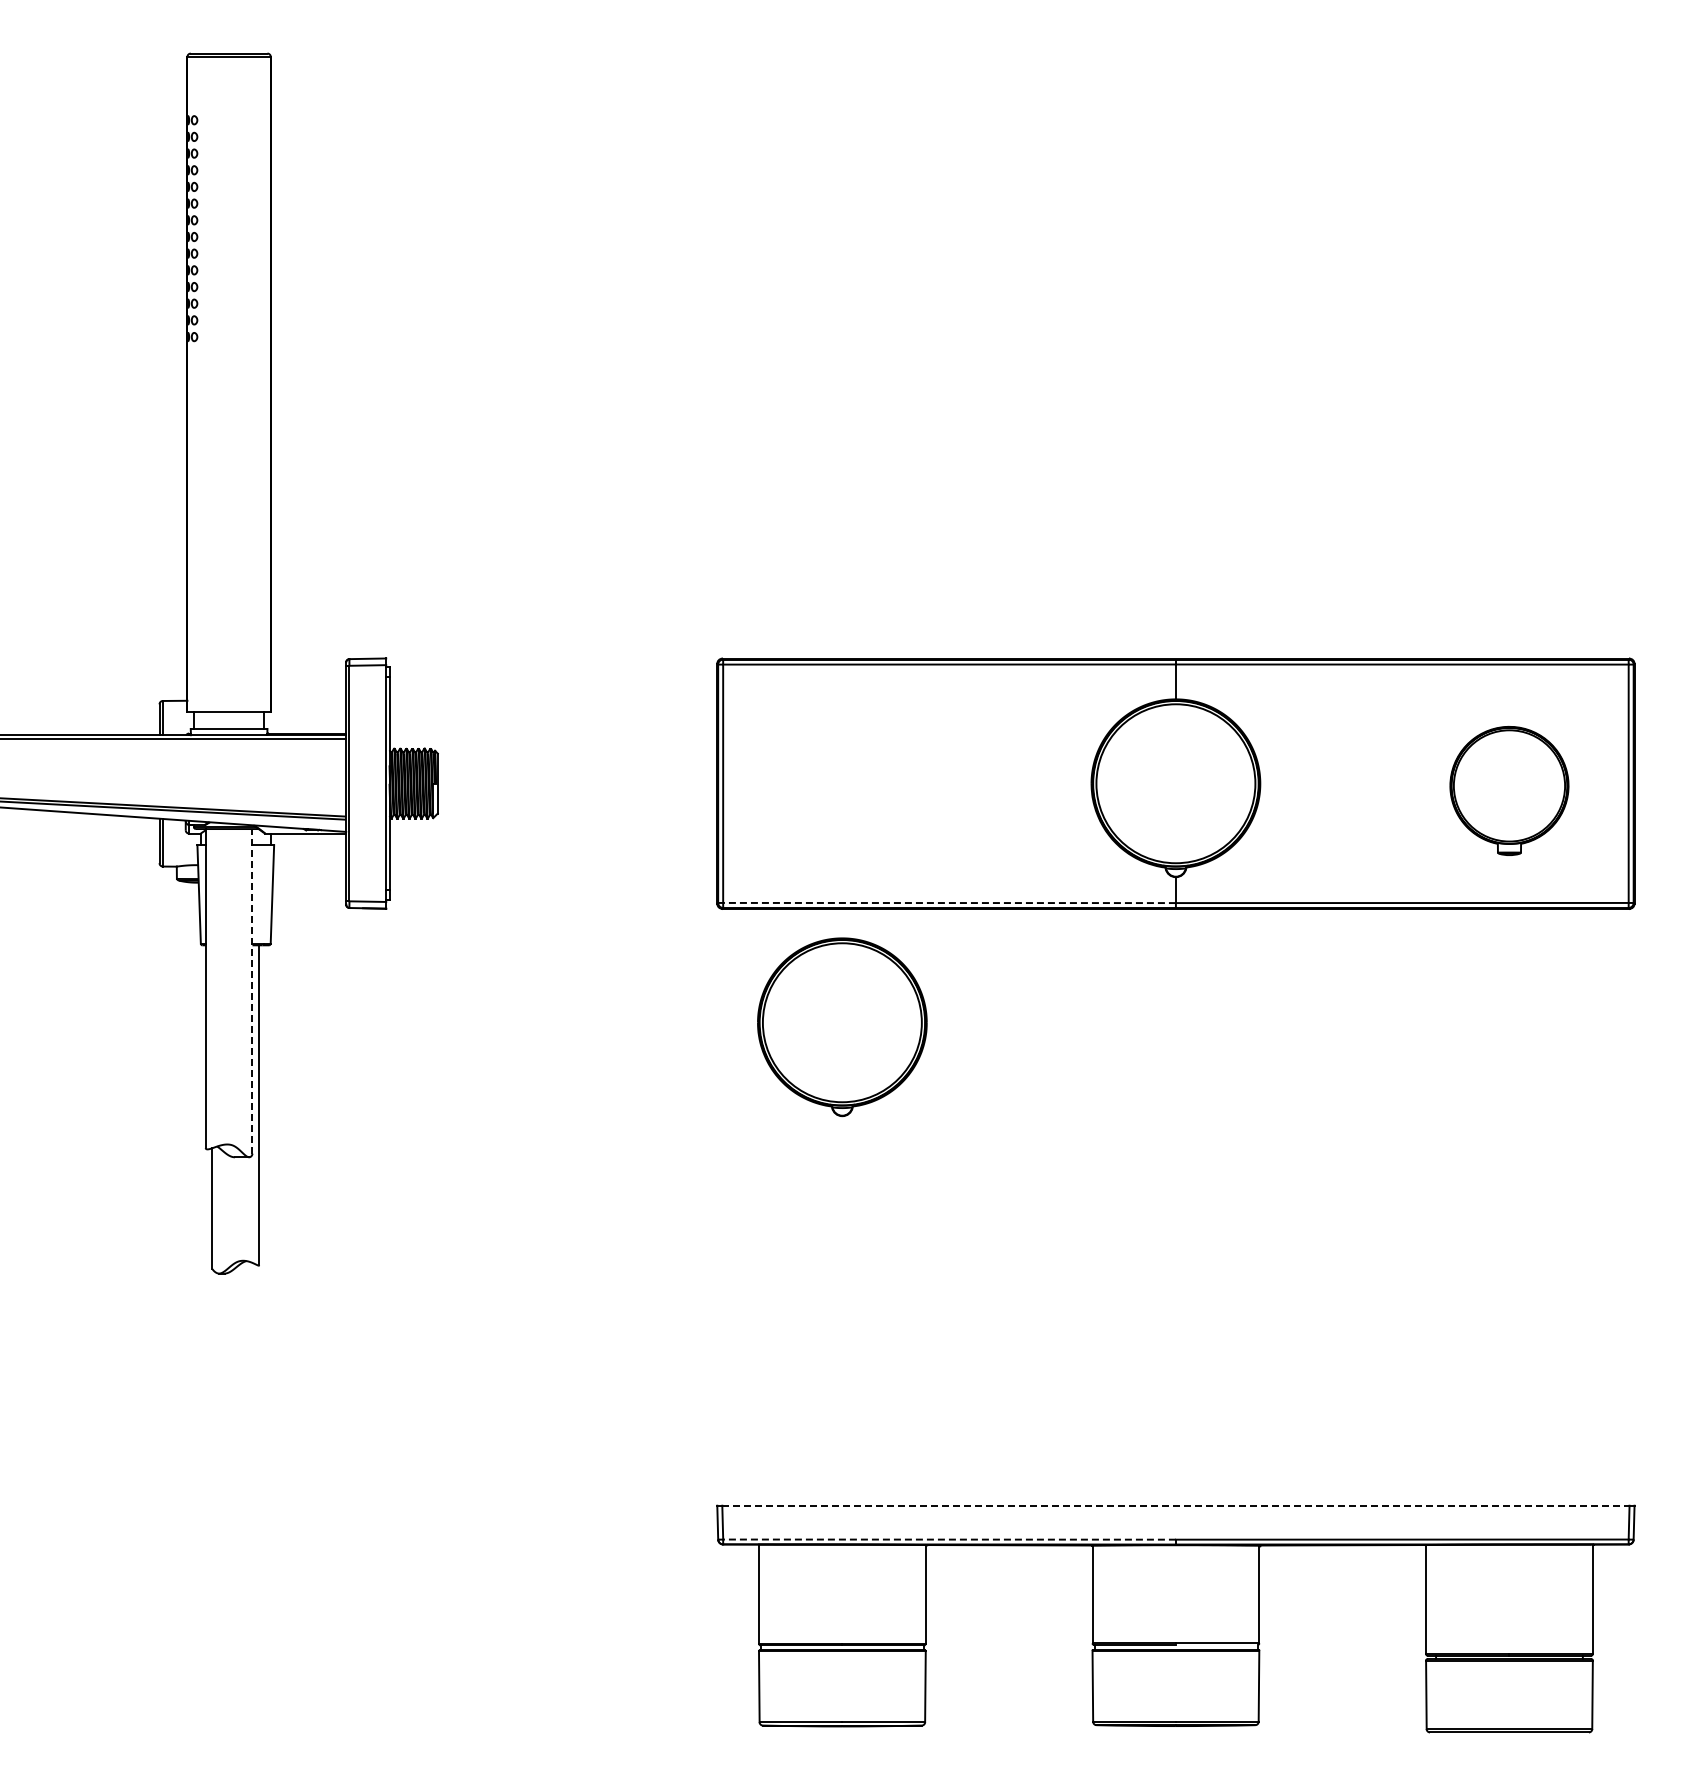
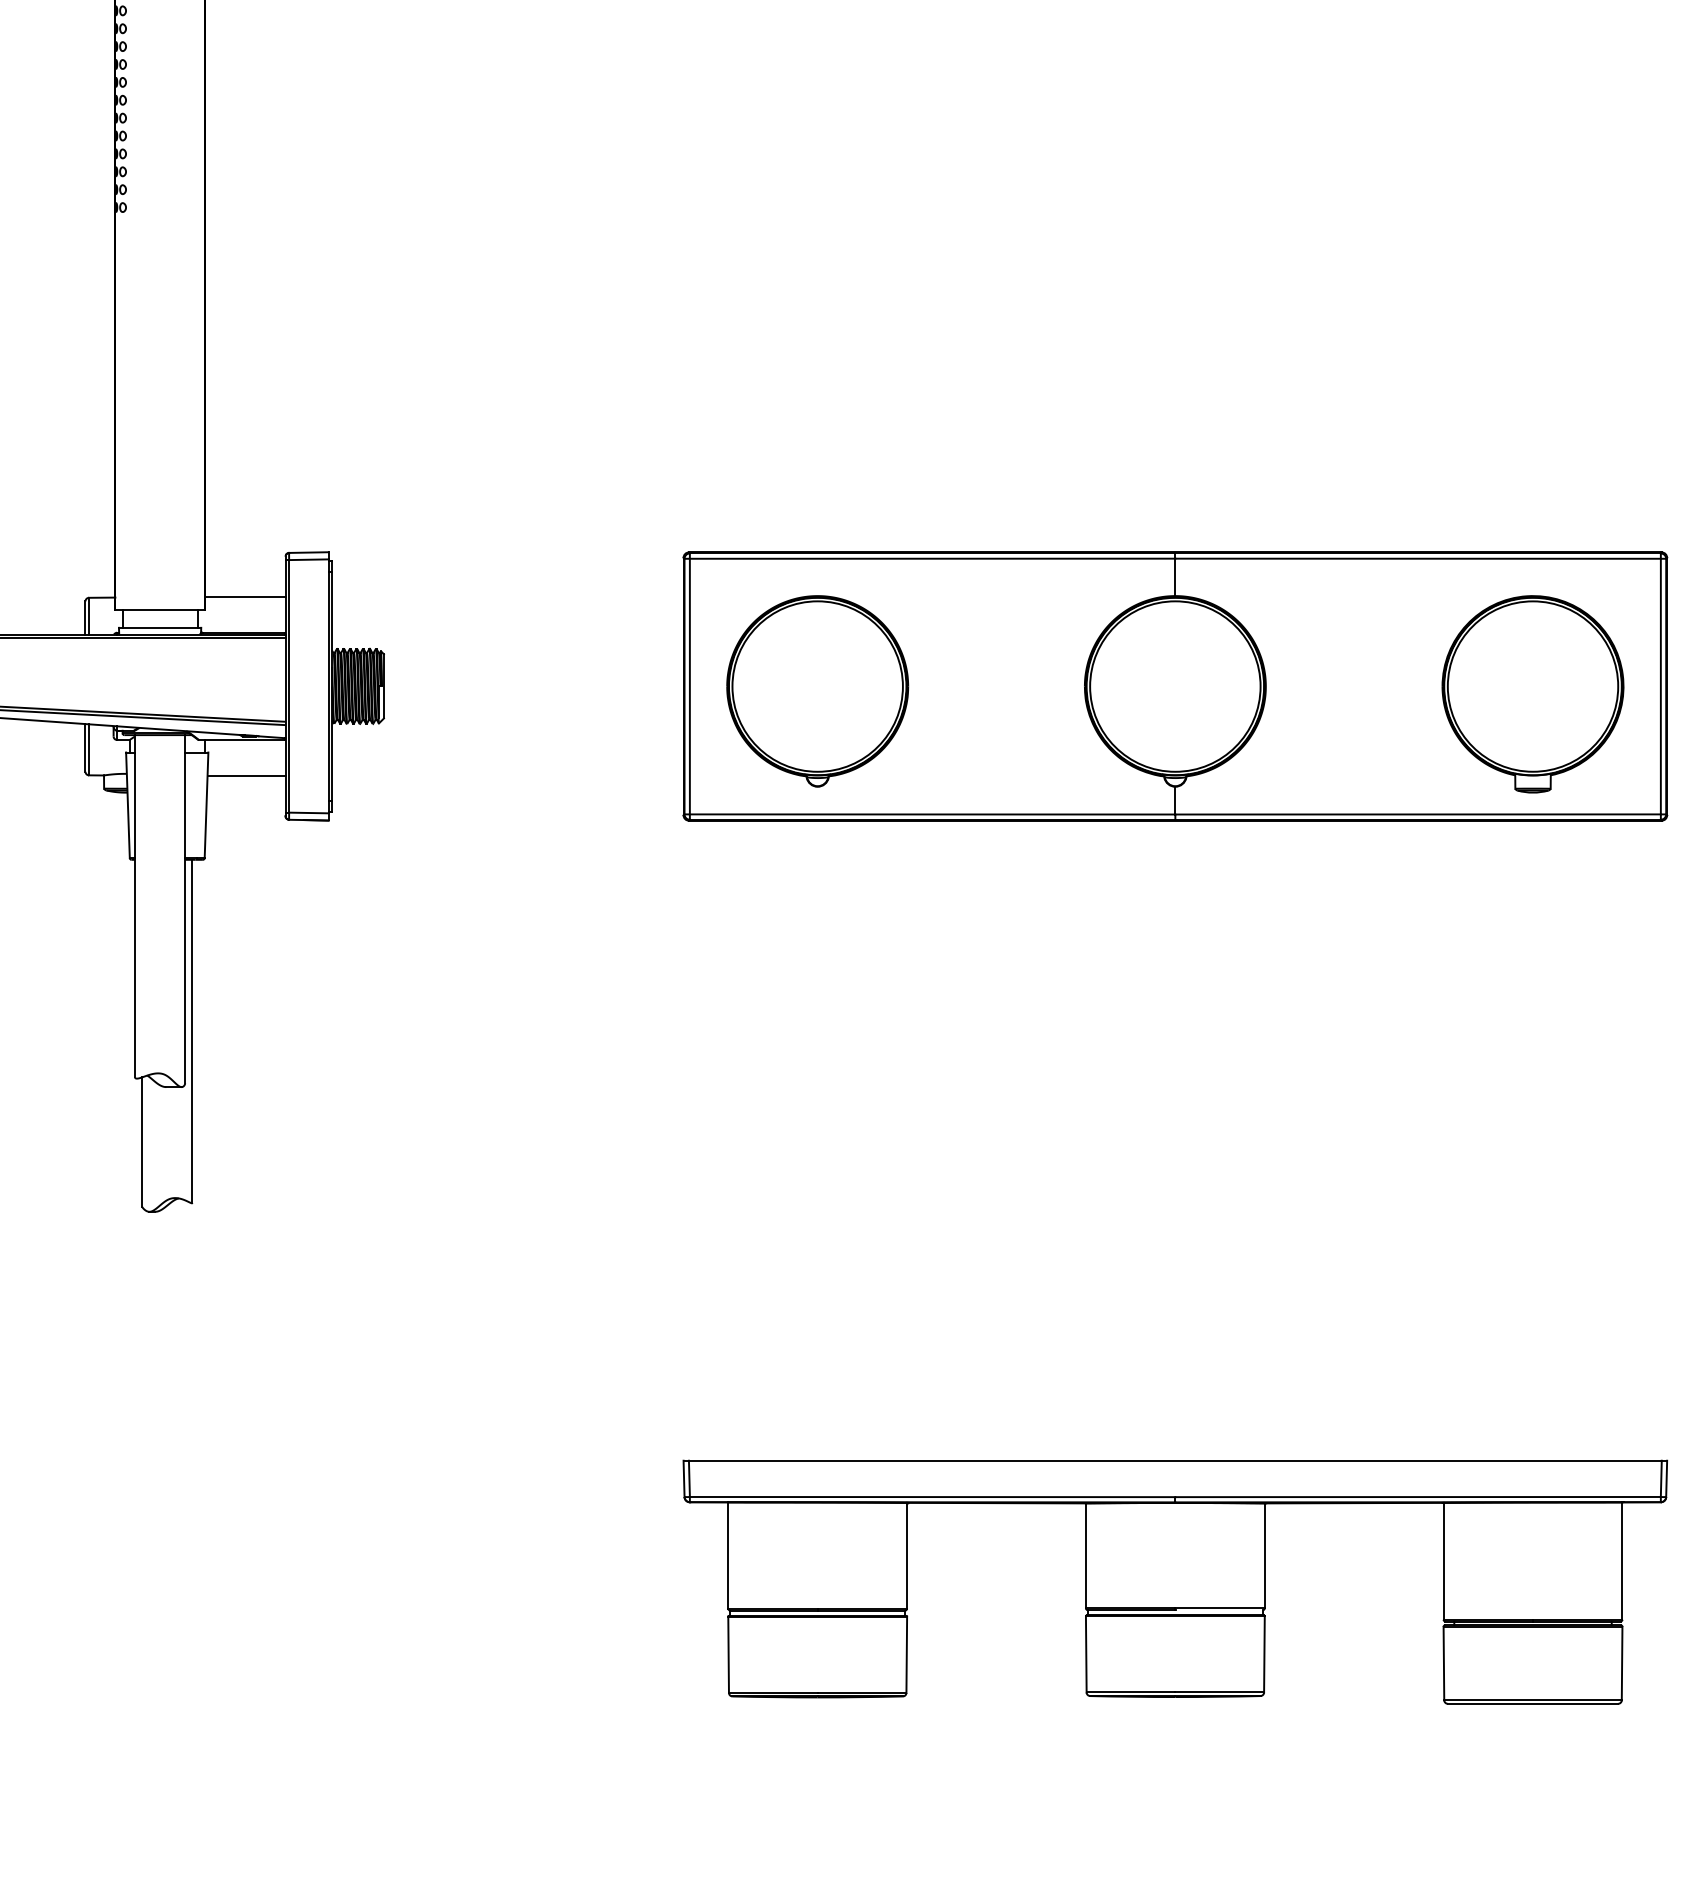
line: (308, 700) -> (245, 597), added
part: (1509, 790) -> (1533, 693), size x1.43
line: (309, 867) -> (246, 776), added
line: (949, 903) -> (932, 814), dashed -> solid
line: (252, 990) -> (185, 908), dashed -> solid
part: (842, 1027) -> (817, 691), moved
line: (1175, 1505) -> (1174, 1460), dashed -> solid
line: (949, 1539) -> (932, 1496), dashed -> solid

